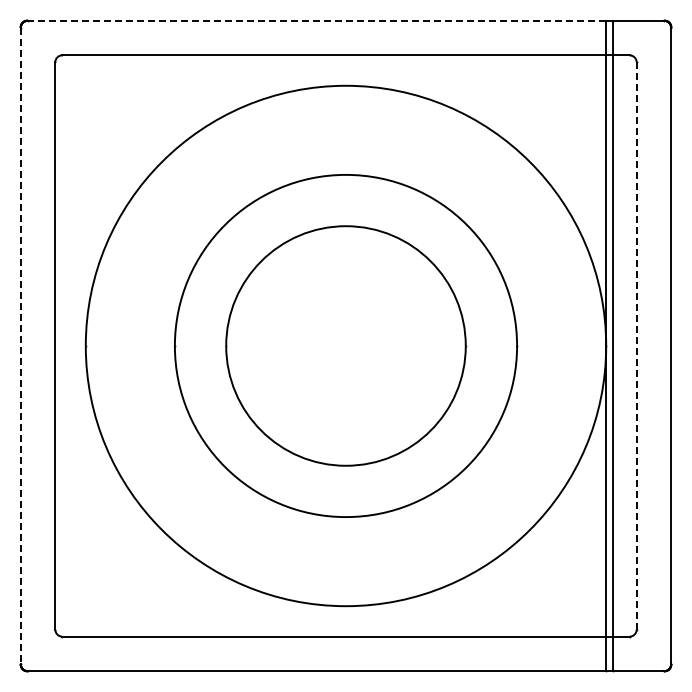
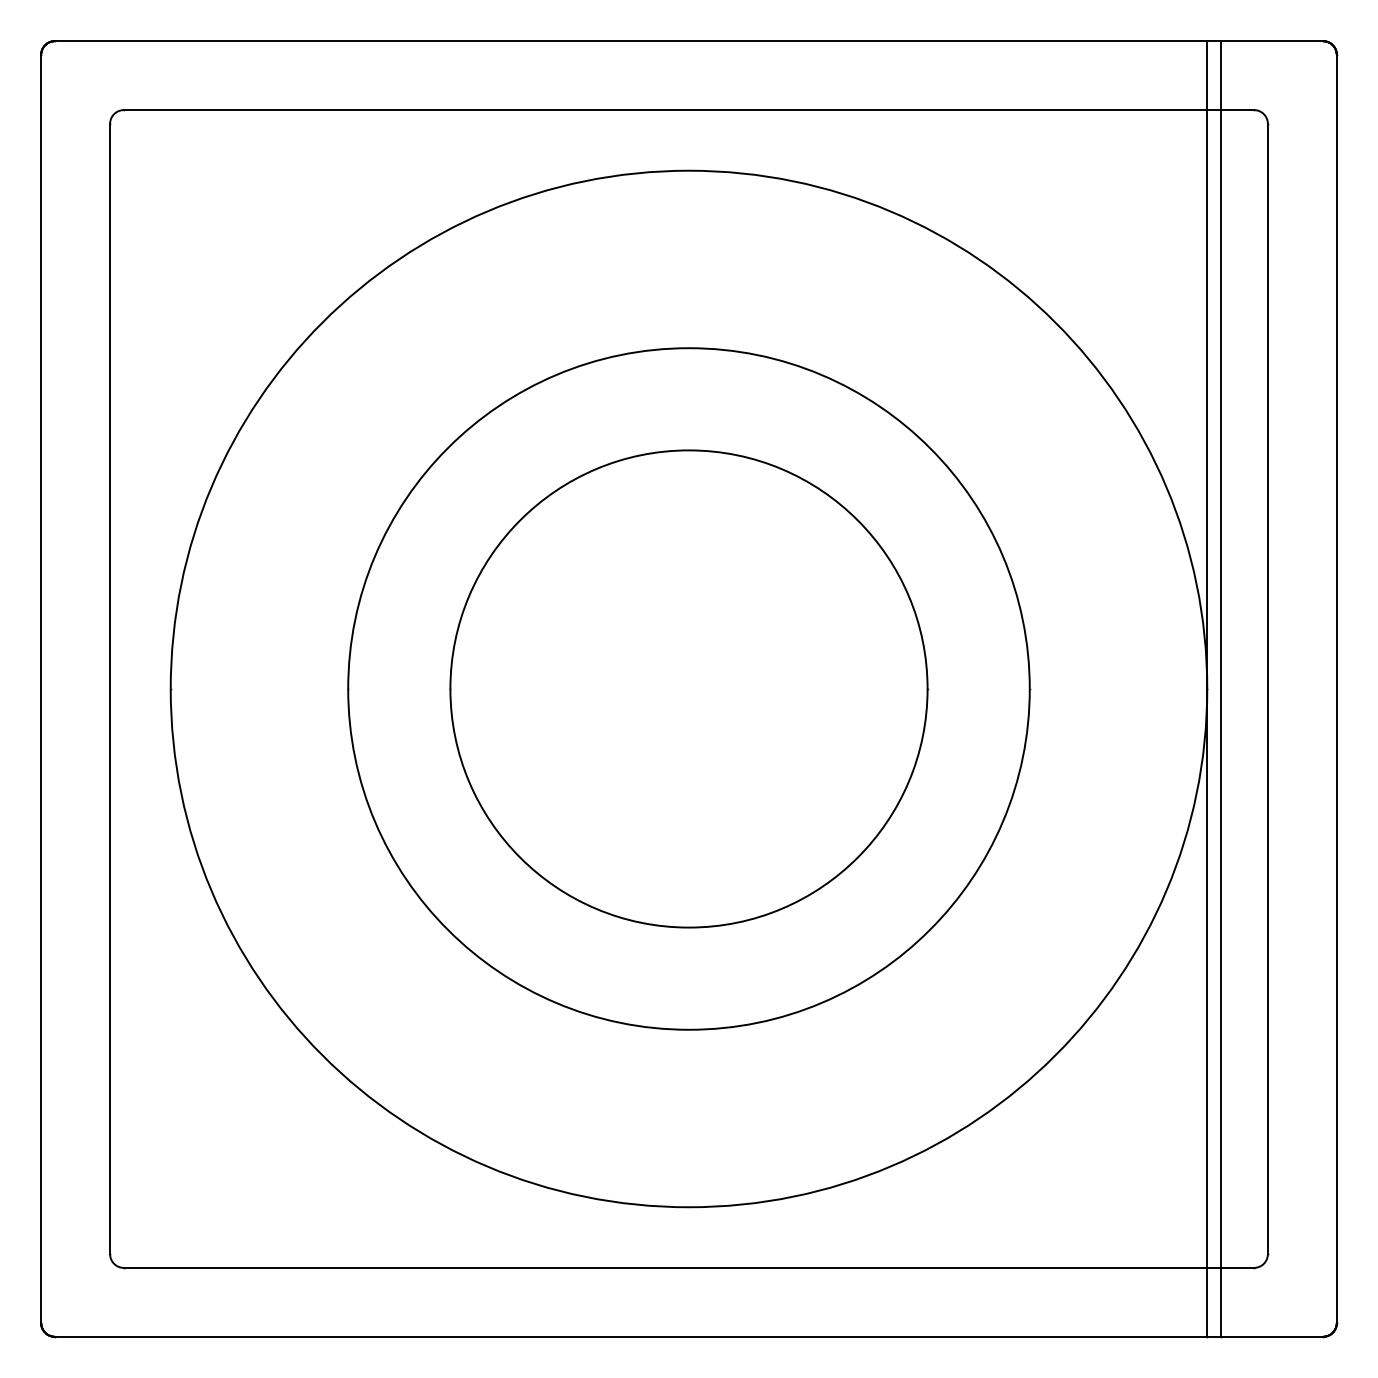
line: (316, 20) -> (630, 40), dashed -> solid
line: (20, 346) -> (40, 689), dashed -> solid
line: (636, 346) -> (1267, 689), dashed -> solid

